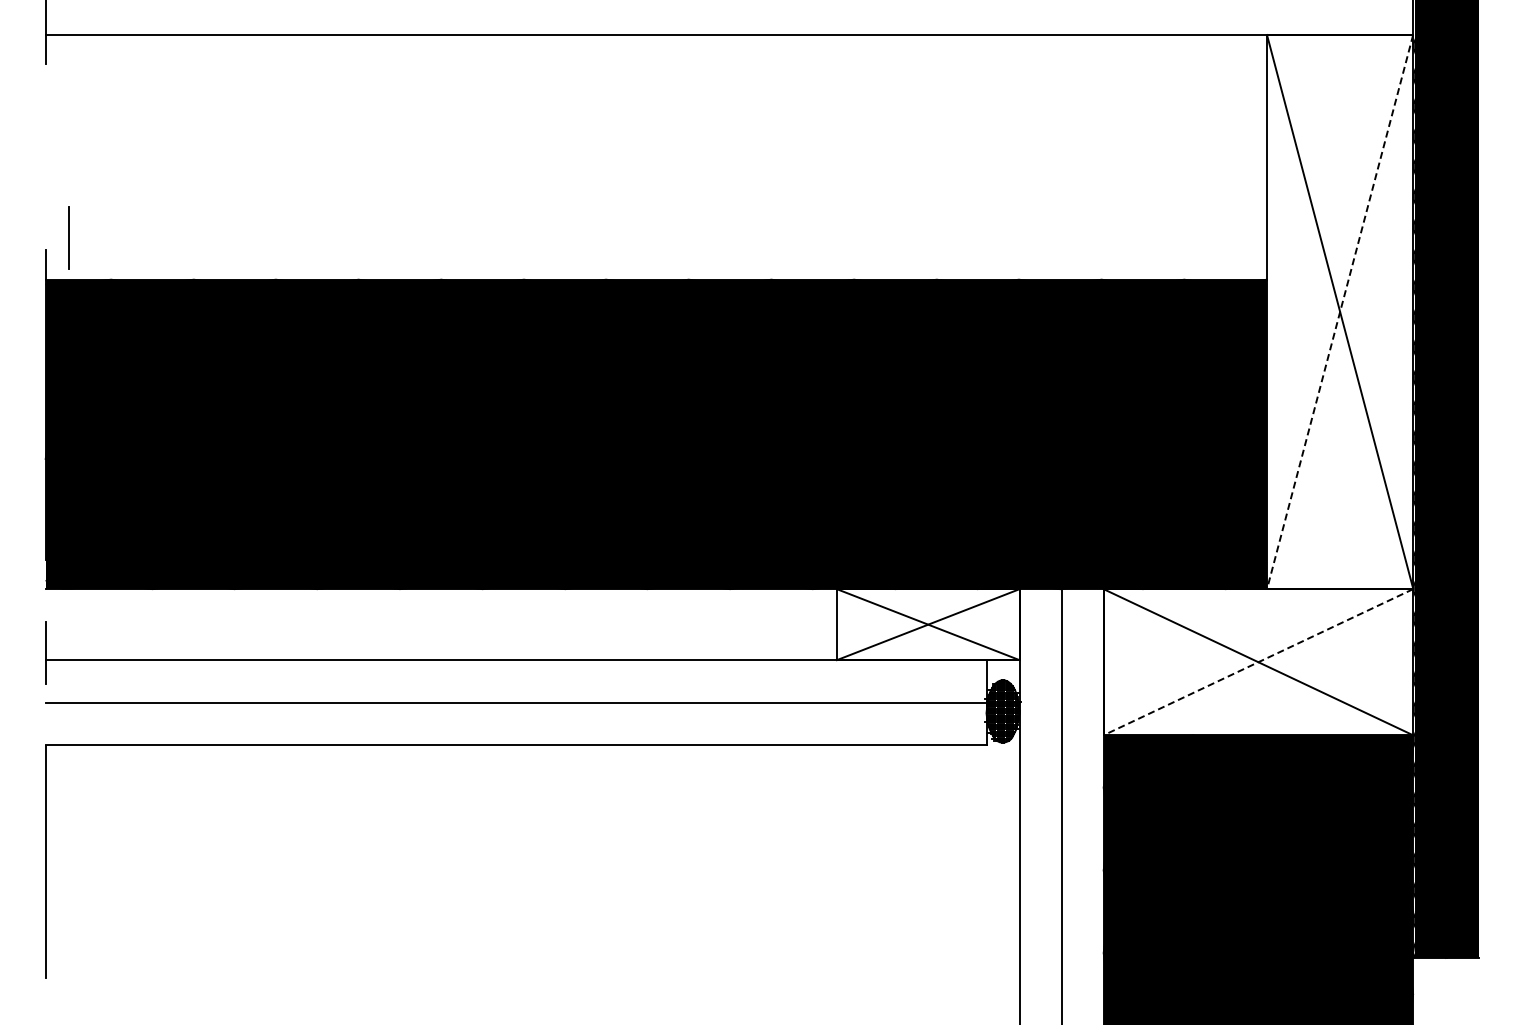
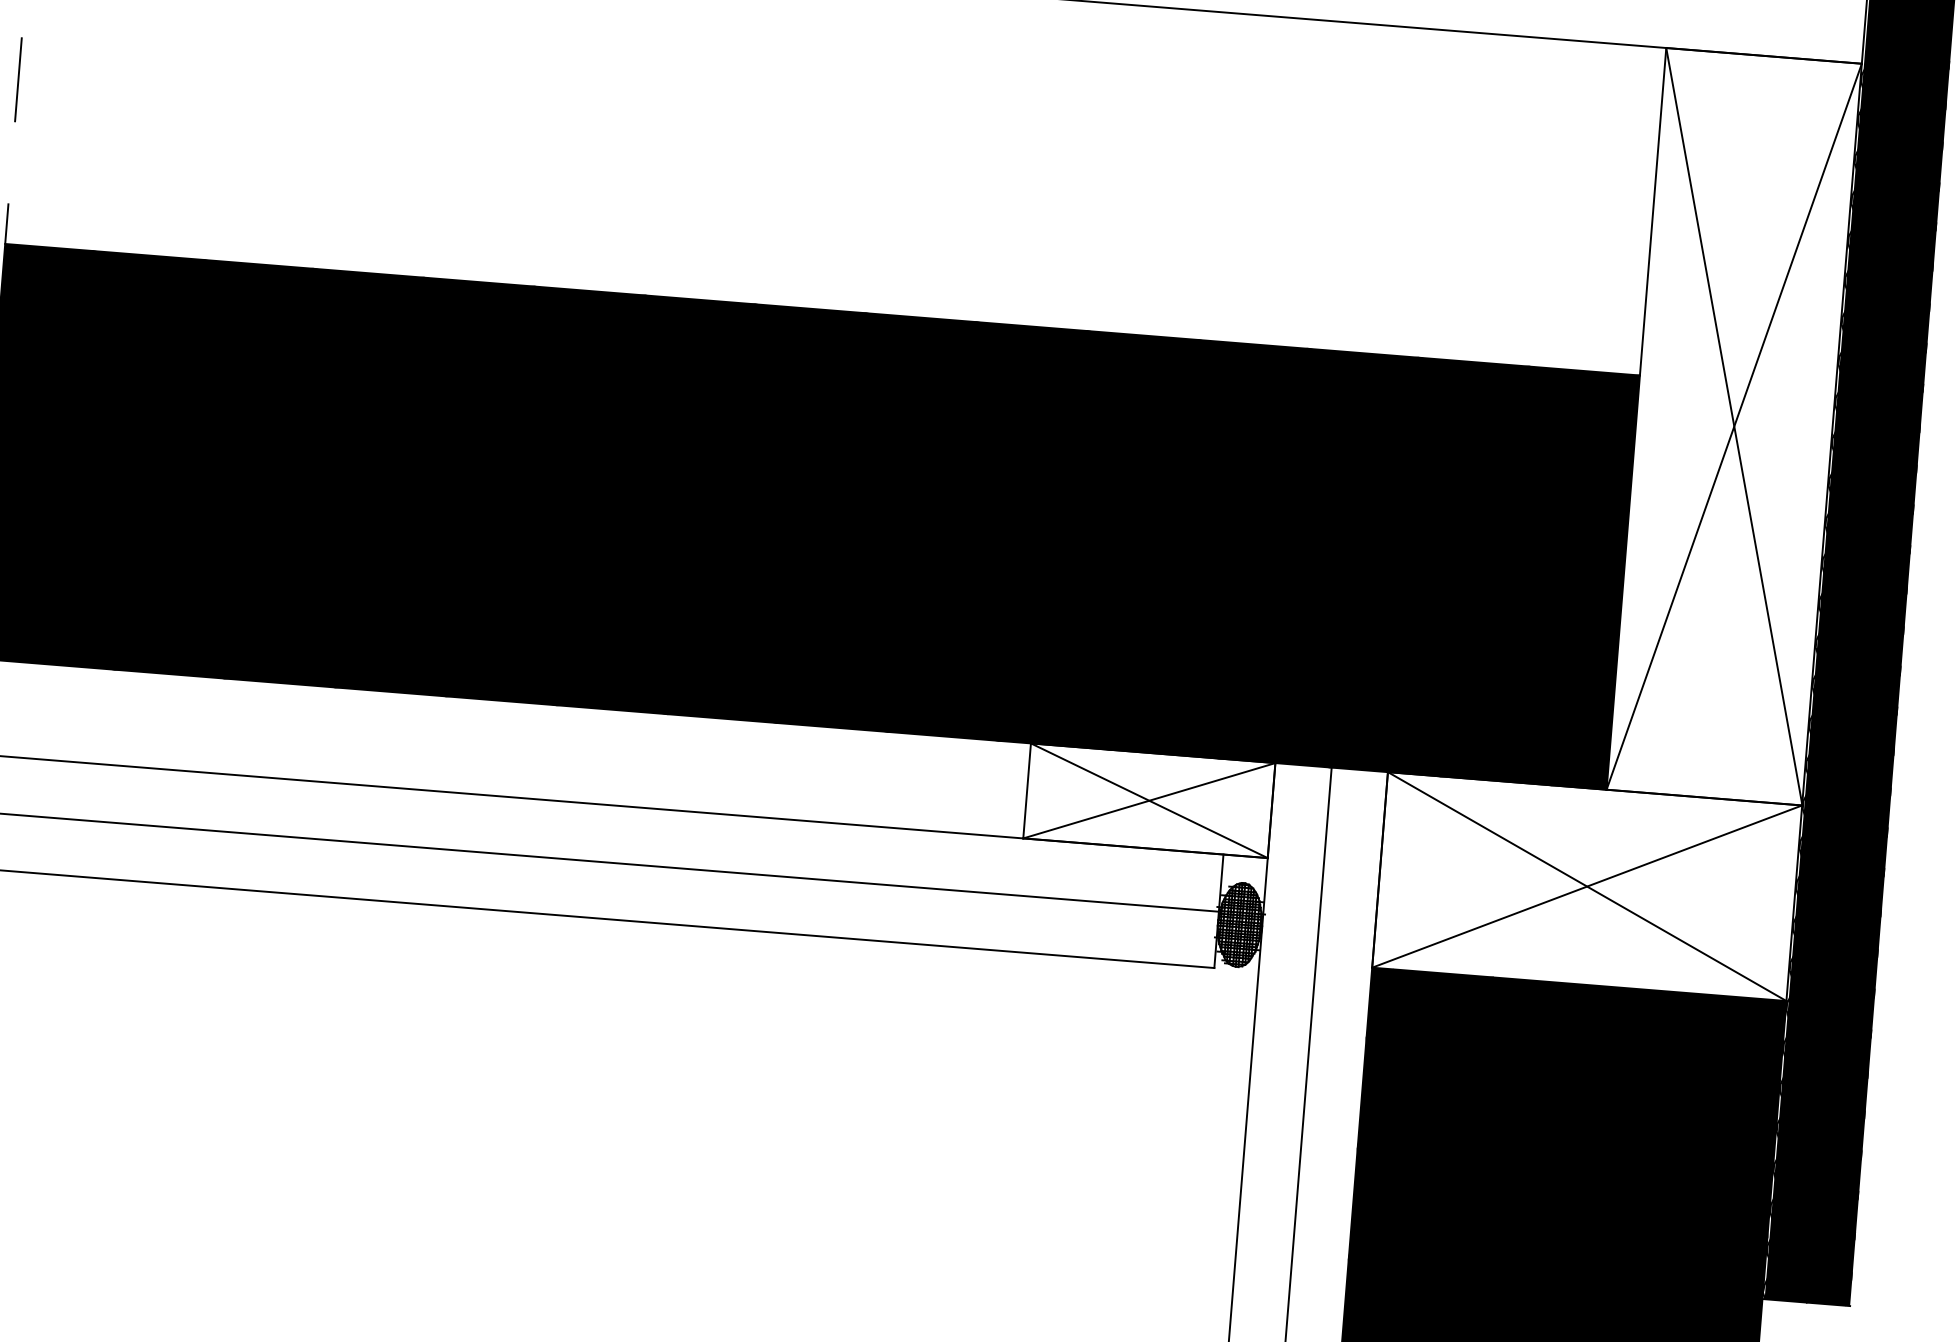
line: (68, 237) -> (18, 79), moved
line: (1340, 312) -> (1734, 427), dashed -> solid
line: (1257, 662) -> (1585, 886), dashed -> solid

